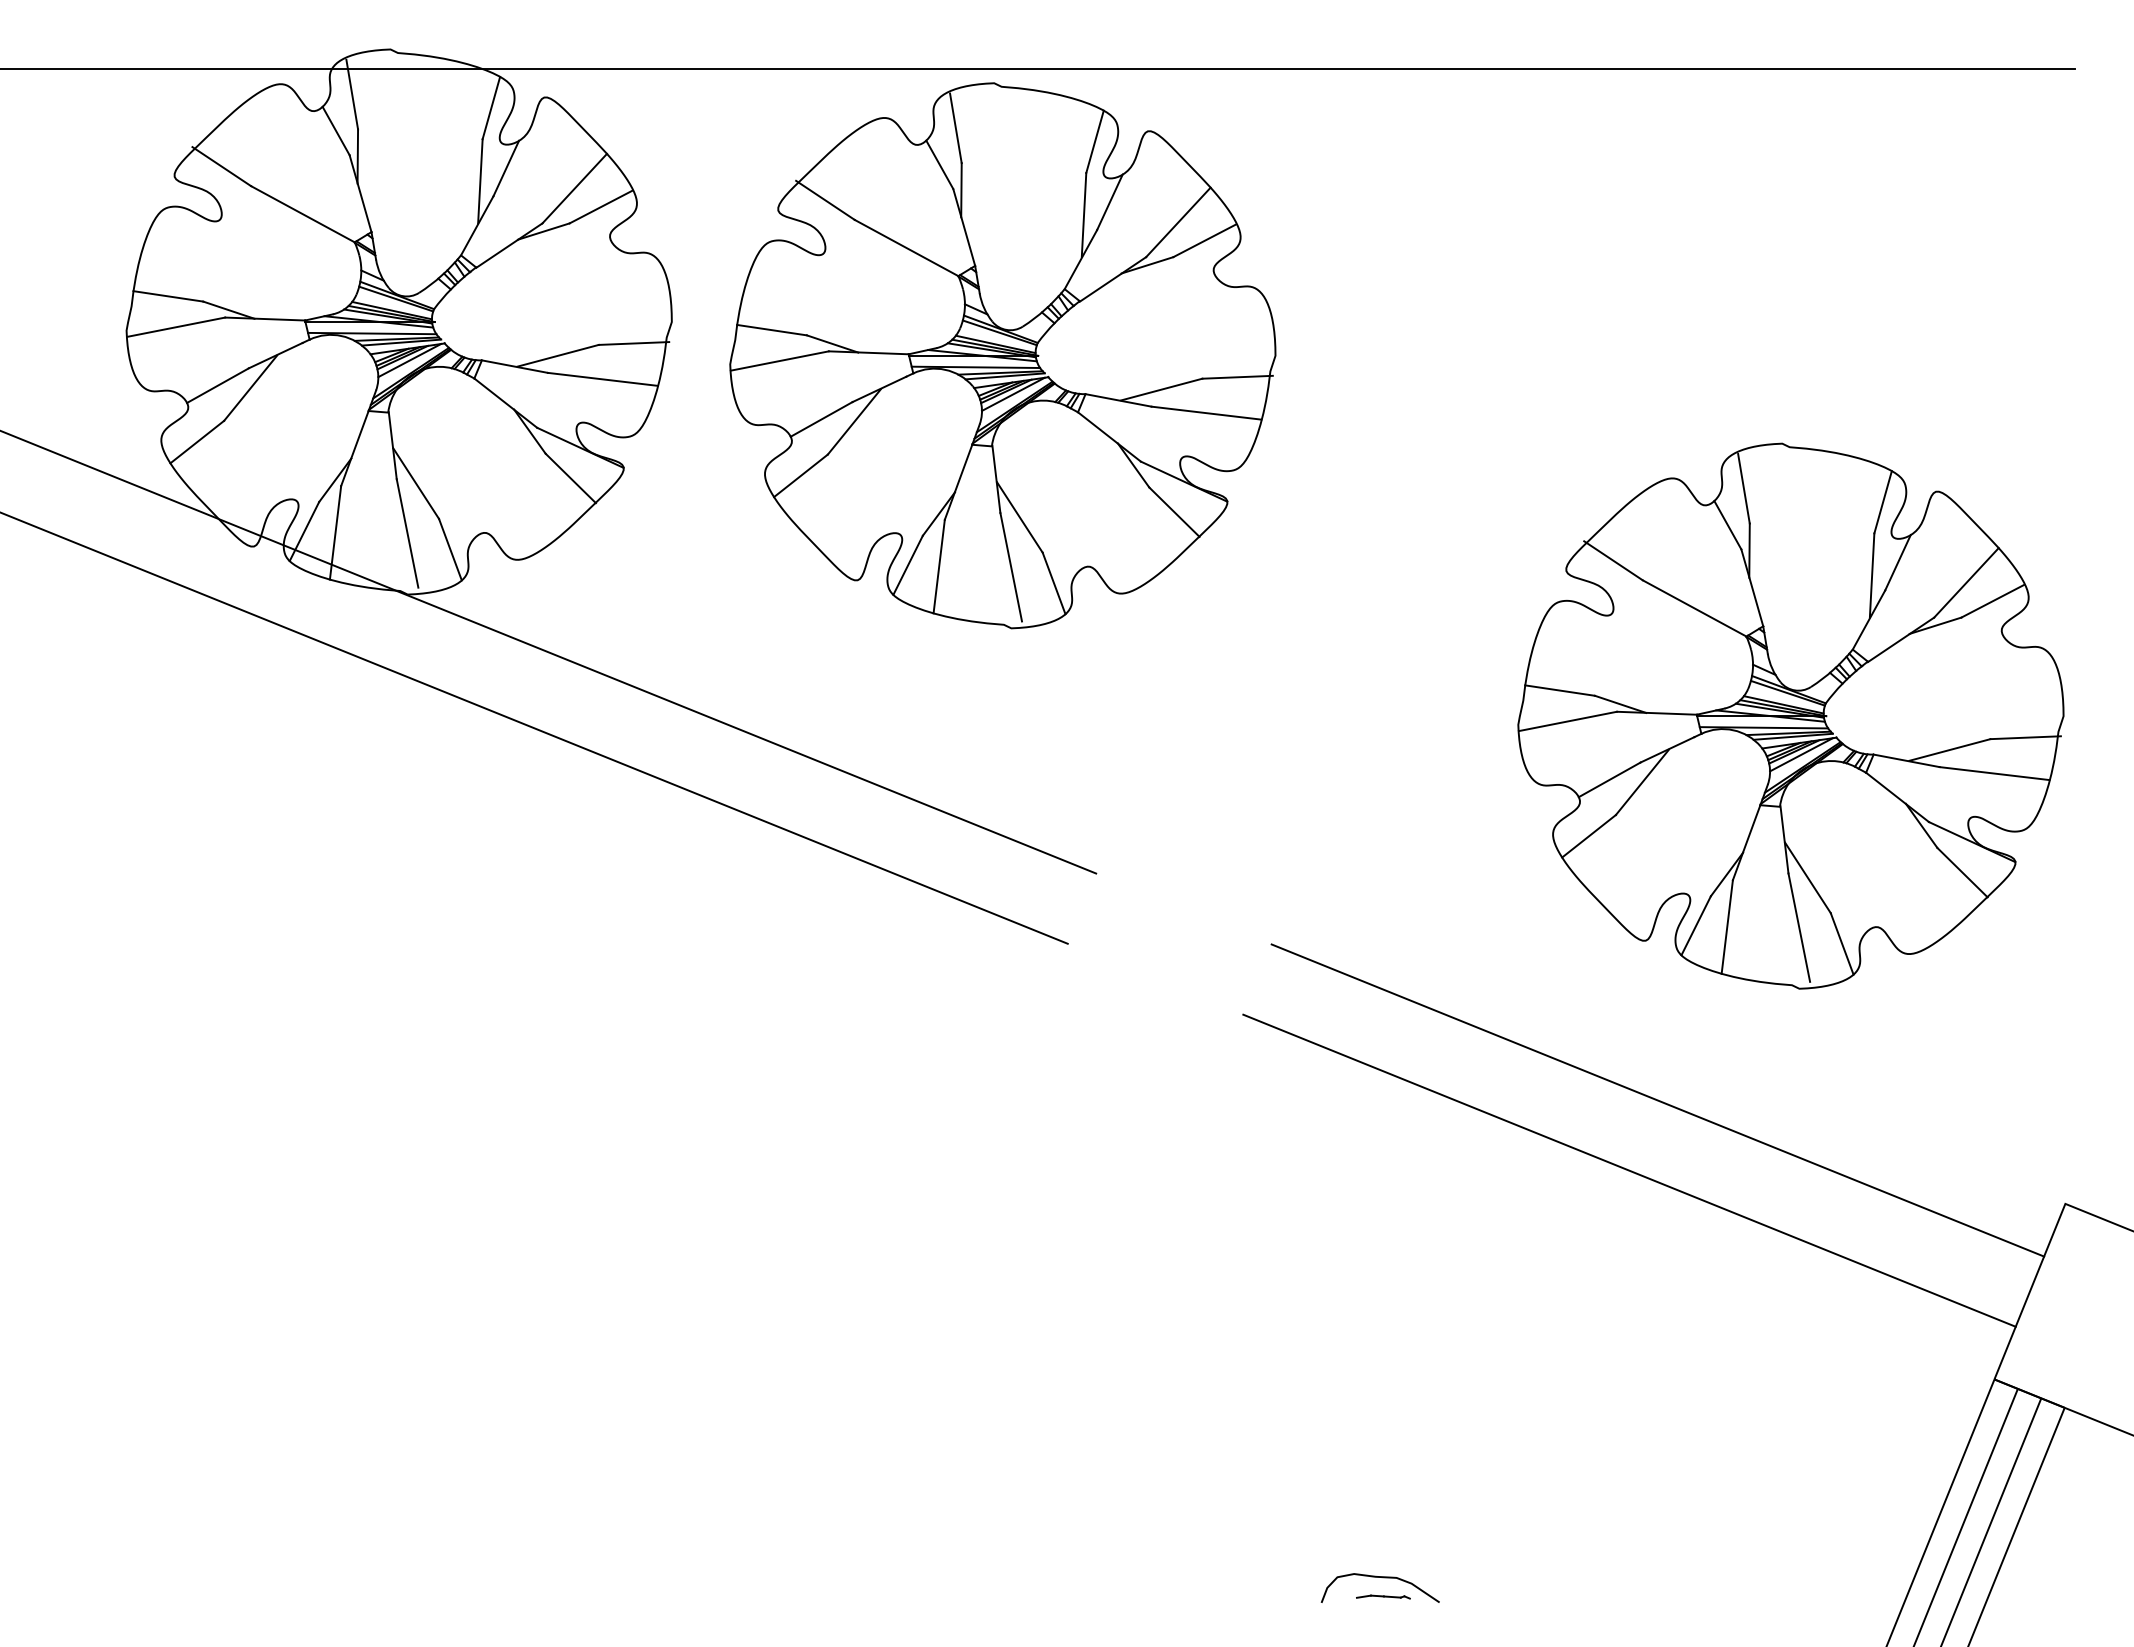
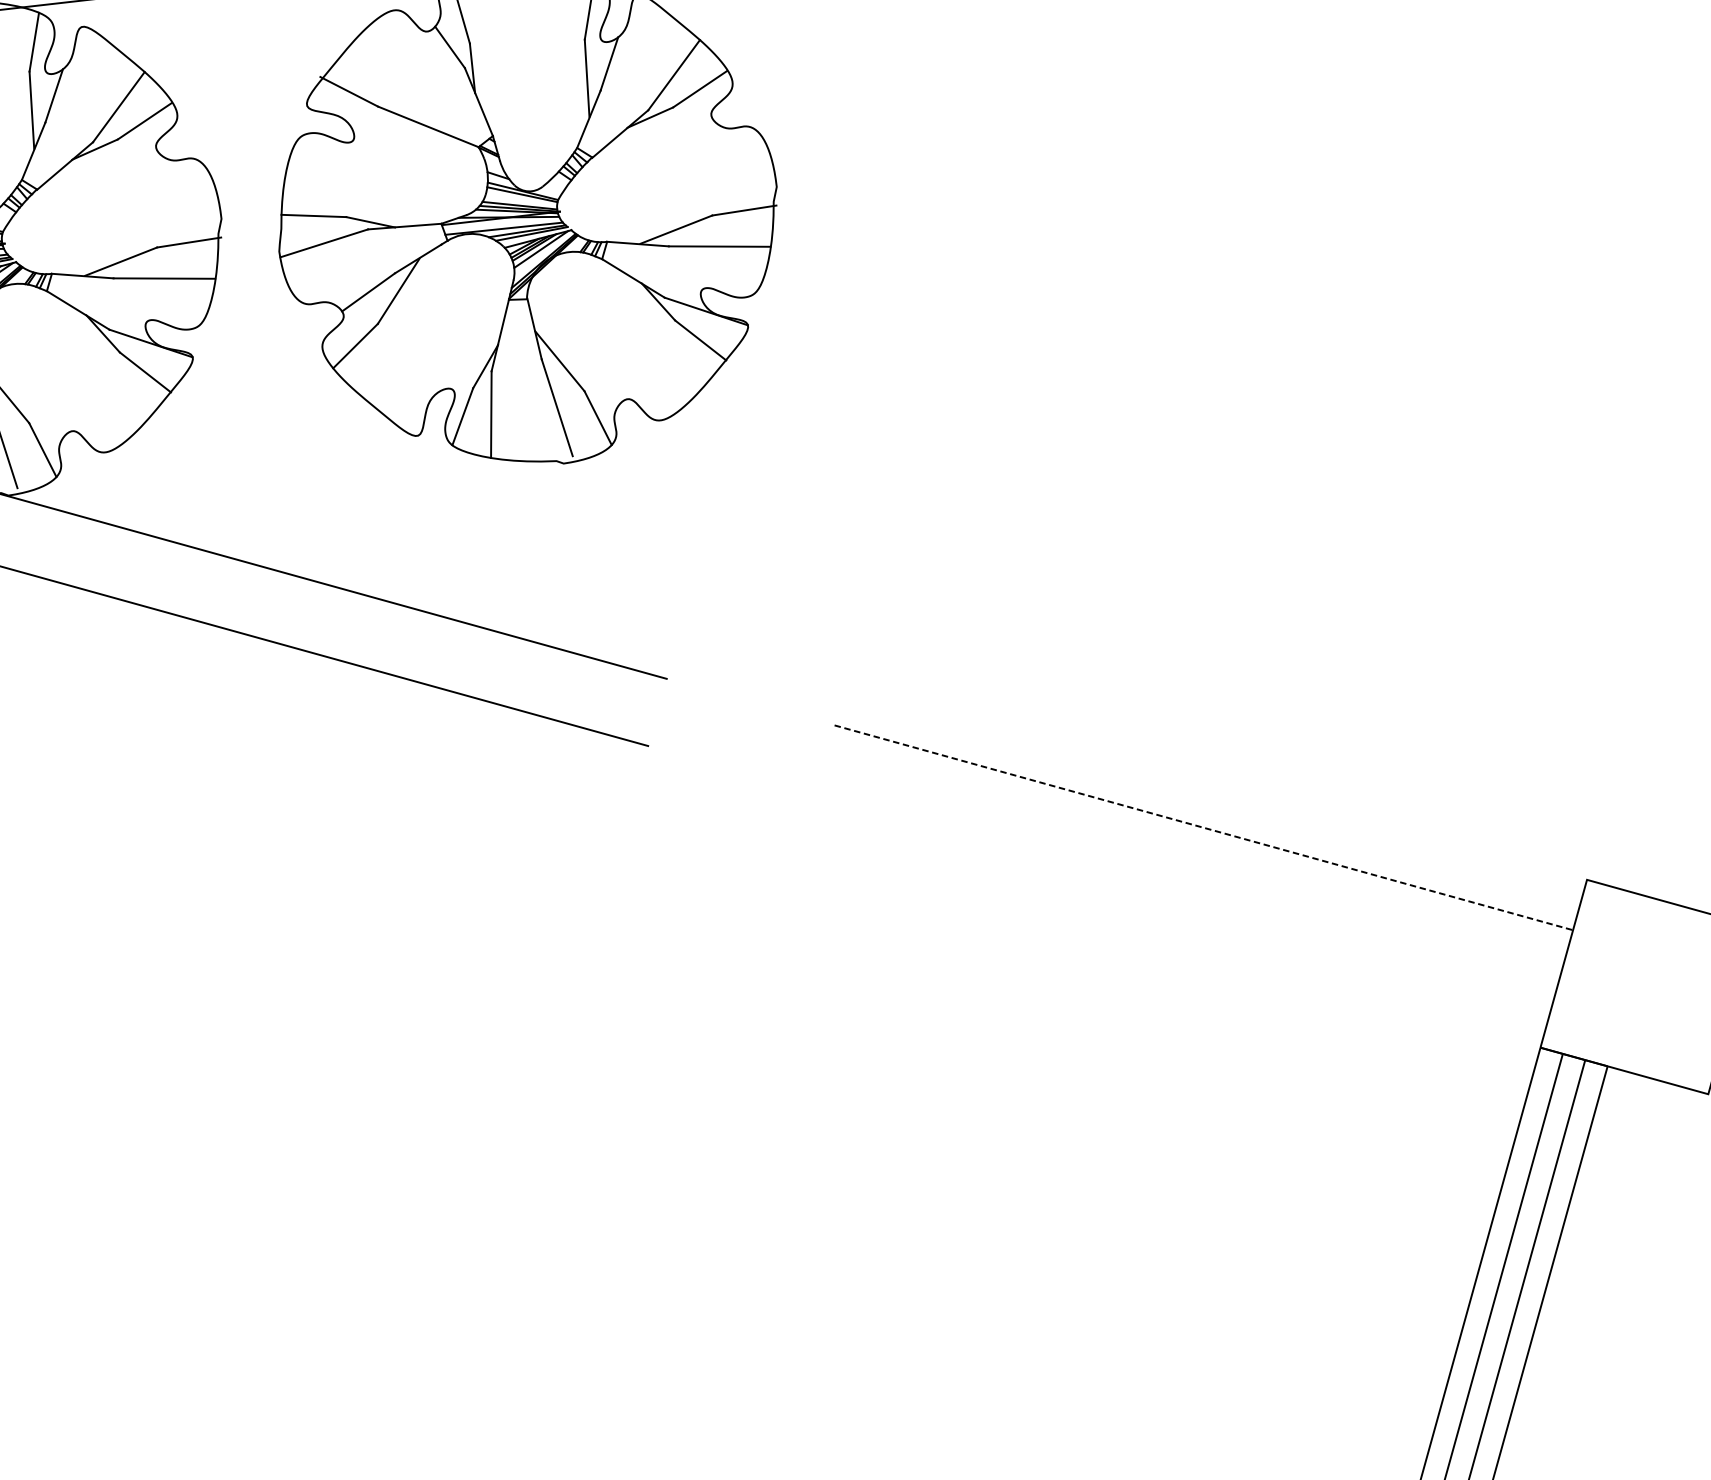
part: (1790, 715) -> (1284, 462), removed
line: (1657, 1100) -> (1203, 827), solid -> dashed
line: (1629, 1170) -> (1185, 894), removed
part: (1379, 1595) -> (1000, 1309), removed

